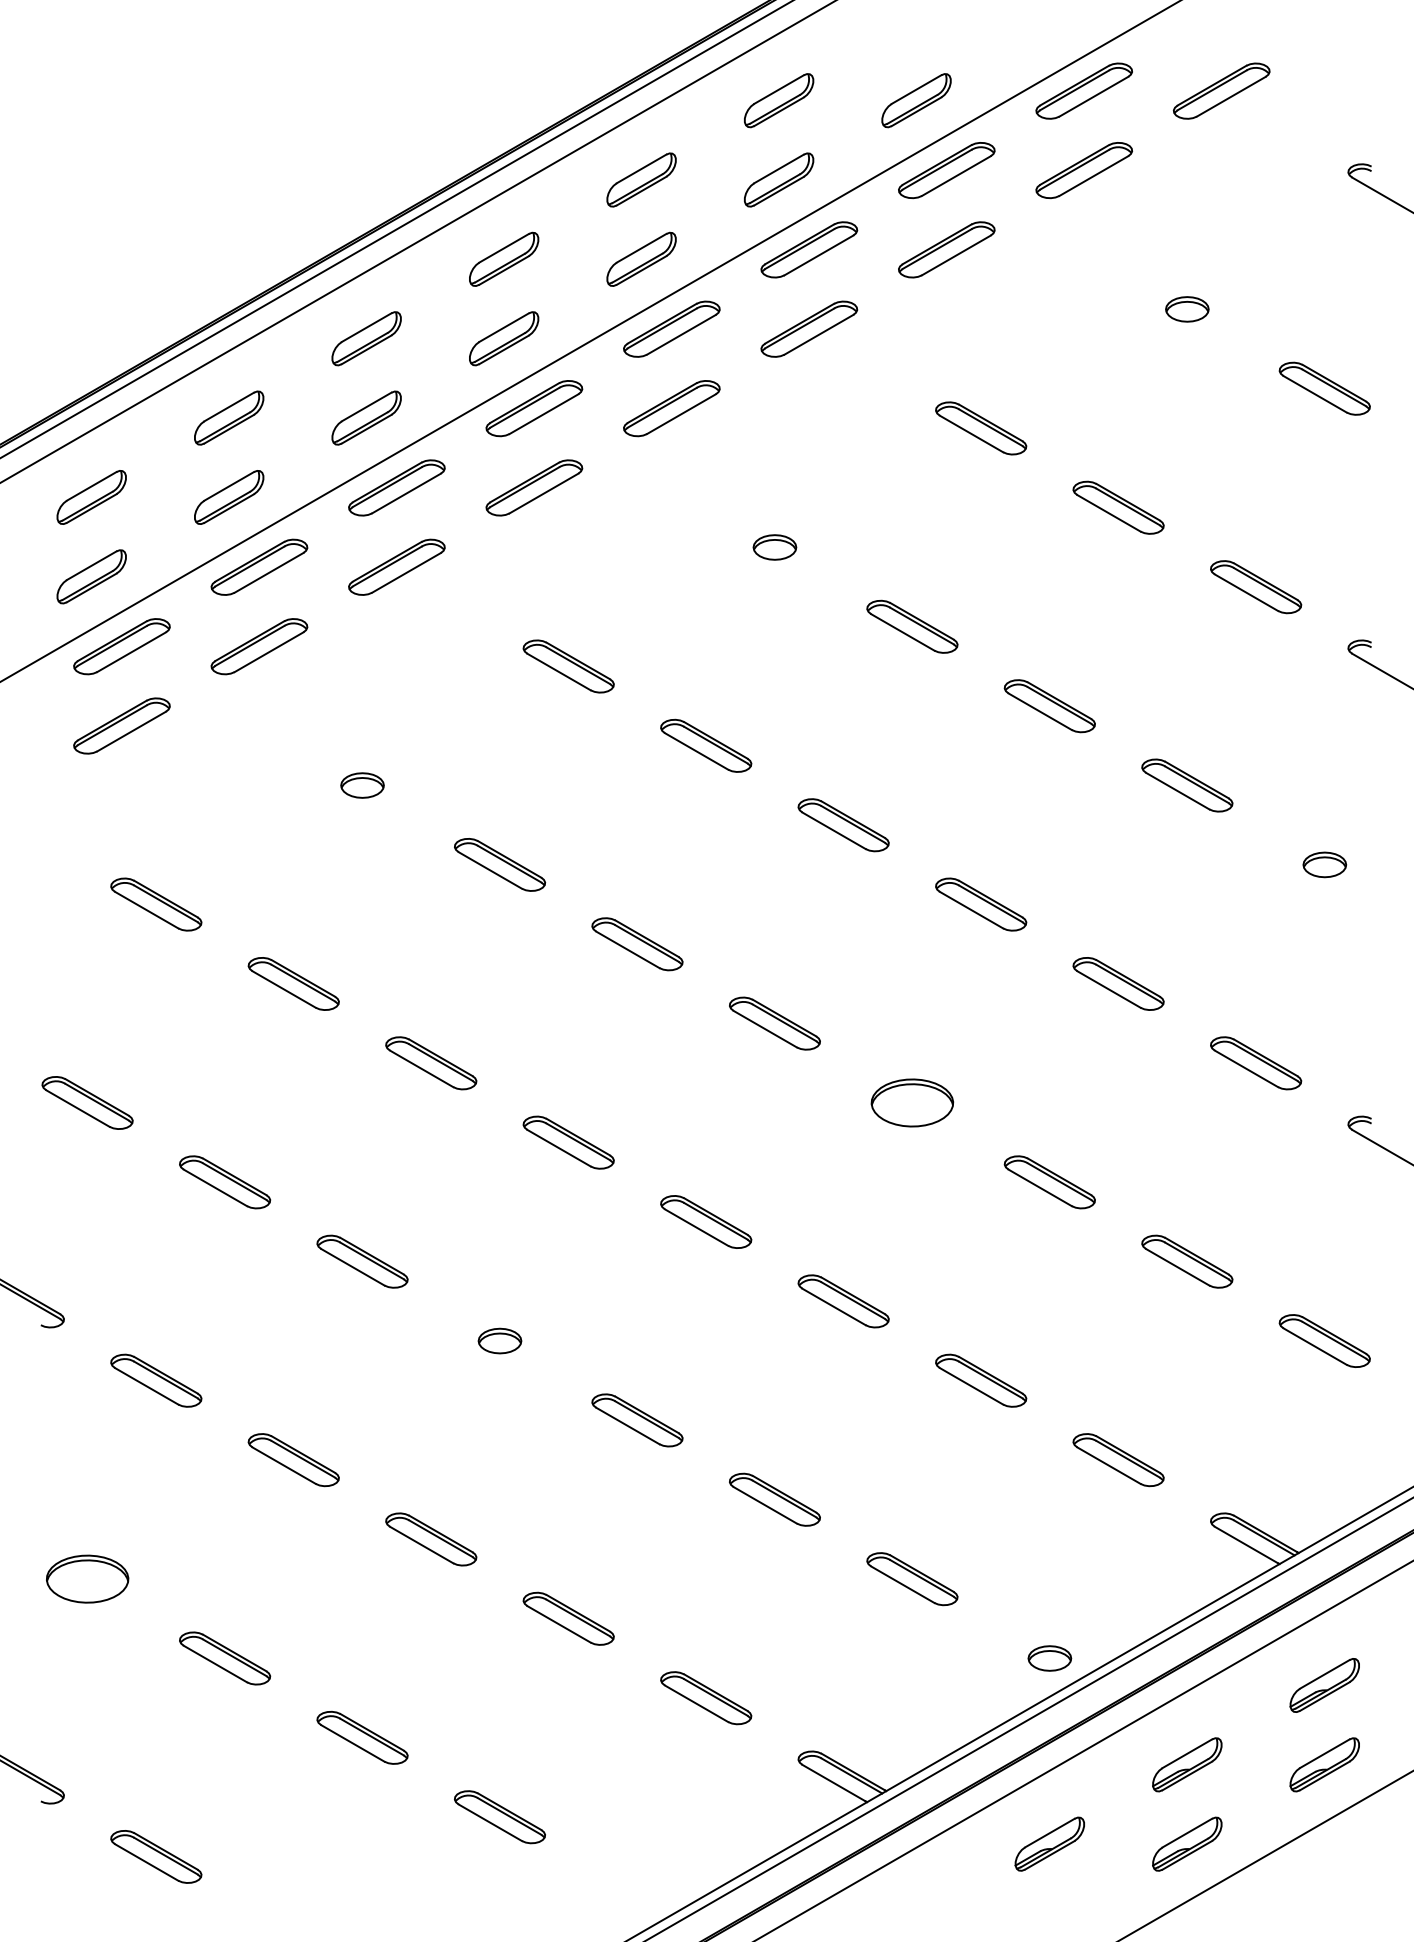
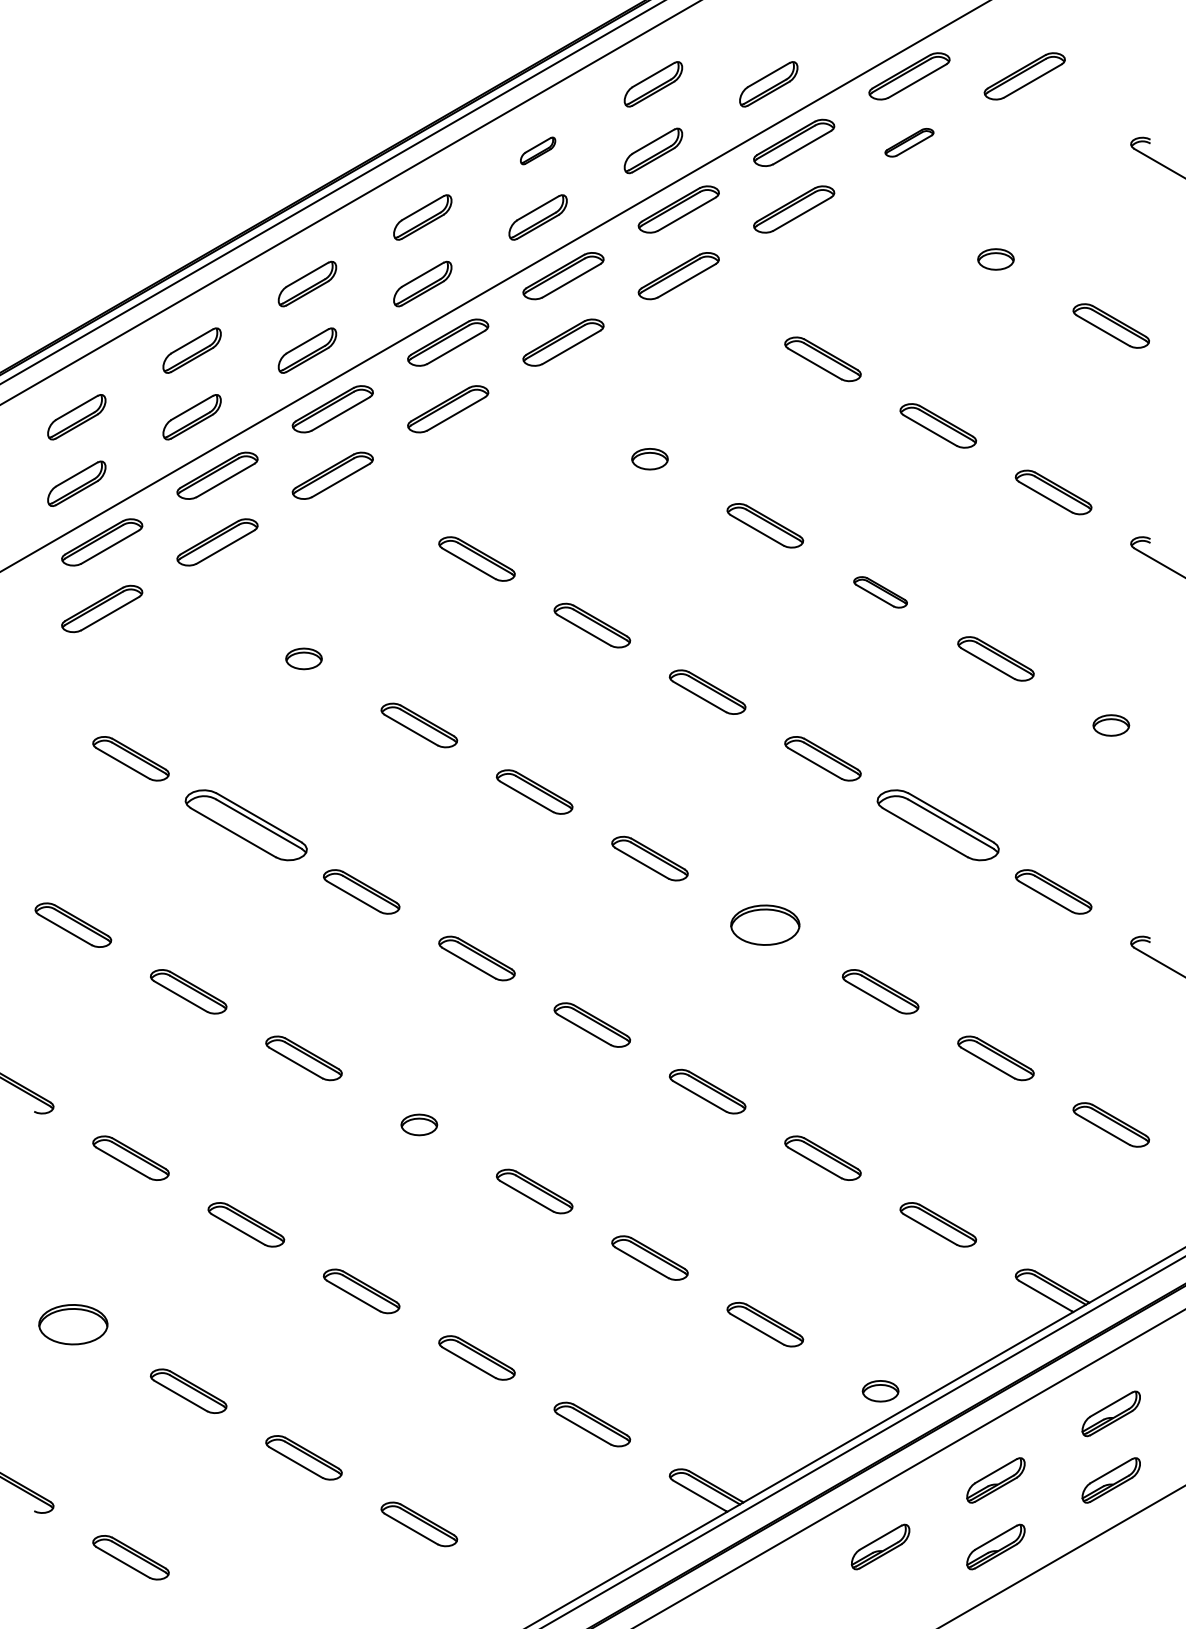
part: (1084, 169) -> (909, 142), size x0.6
part: (640, 179) -> (537, 150), size x0.6
part: (1049, 706) -> (880, 592), size x0.7
part: (293, 984) -> (246, 825), size x1.6
part: (1118, 984) -> (938, 825), size x1.6

